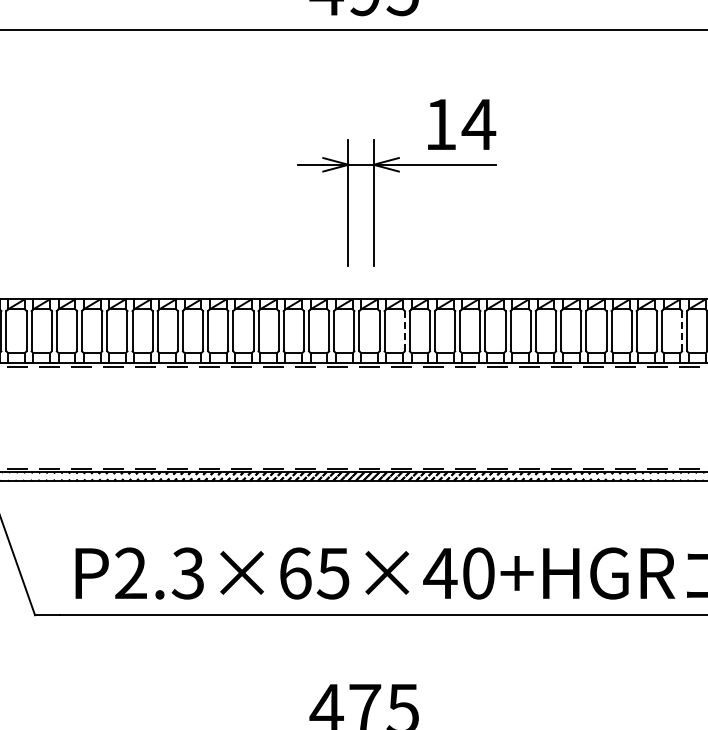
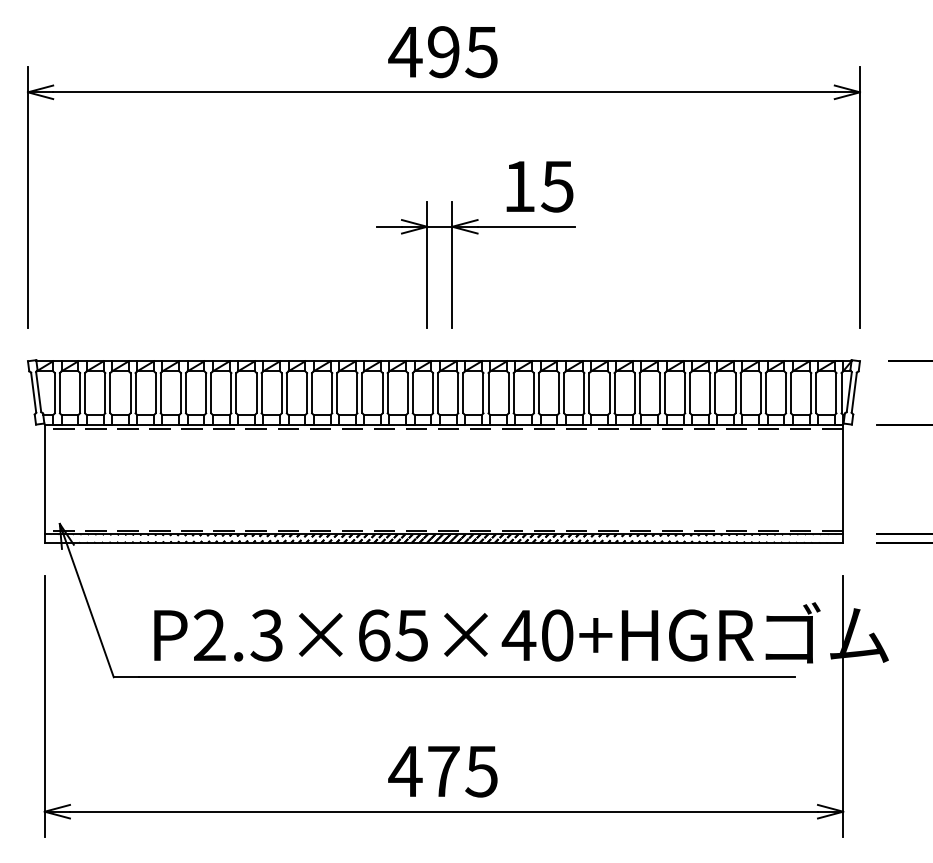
text: (478, 124) -> (557, 186), 14 -> 15
line: (404, 331) -> (483, 393), dashed -> solid
line: (681, 331) -> (760, 393), dashed -> solid

